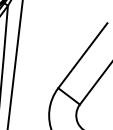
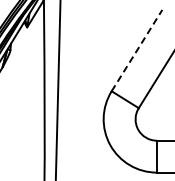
line: (83, 55) -> (137, 50), solid -> dashed

